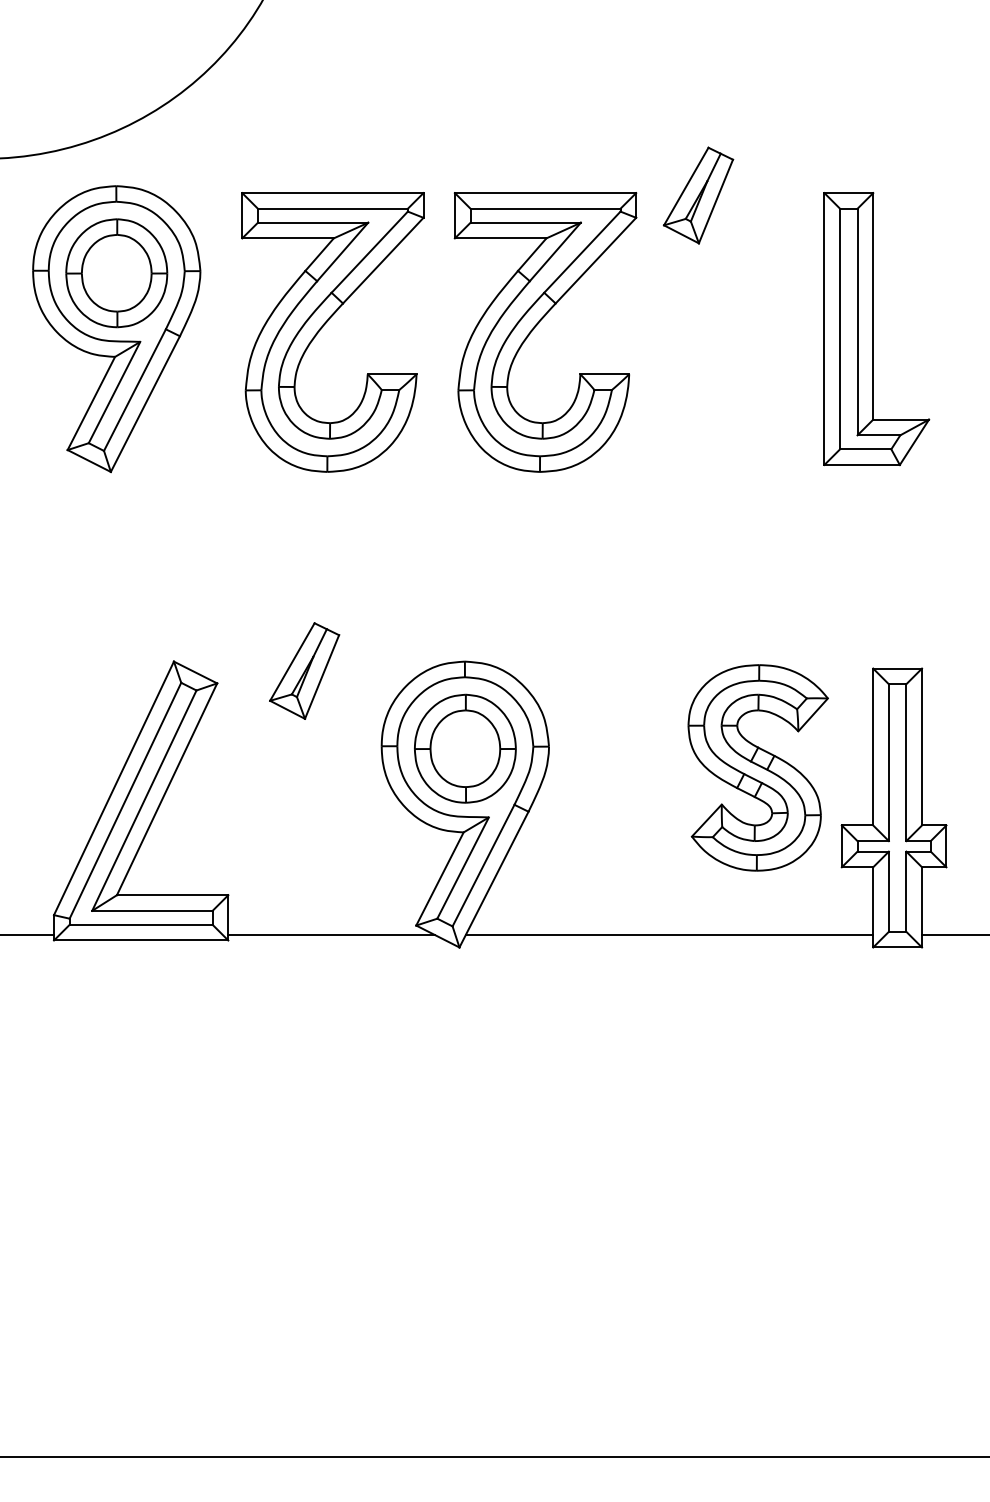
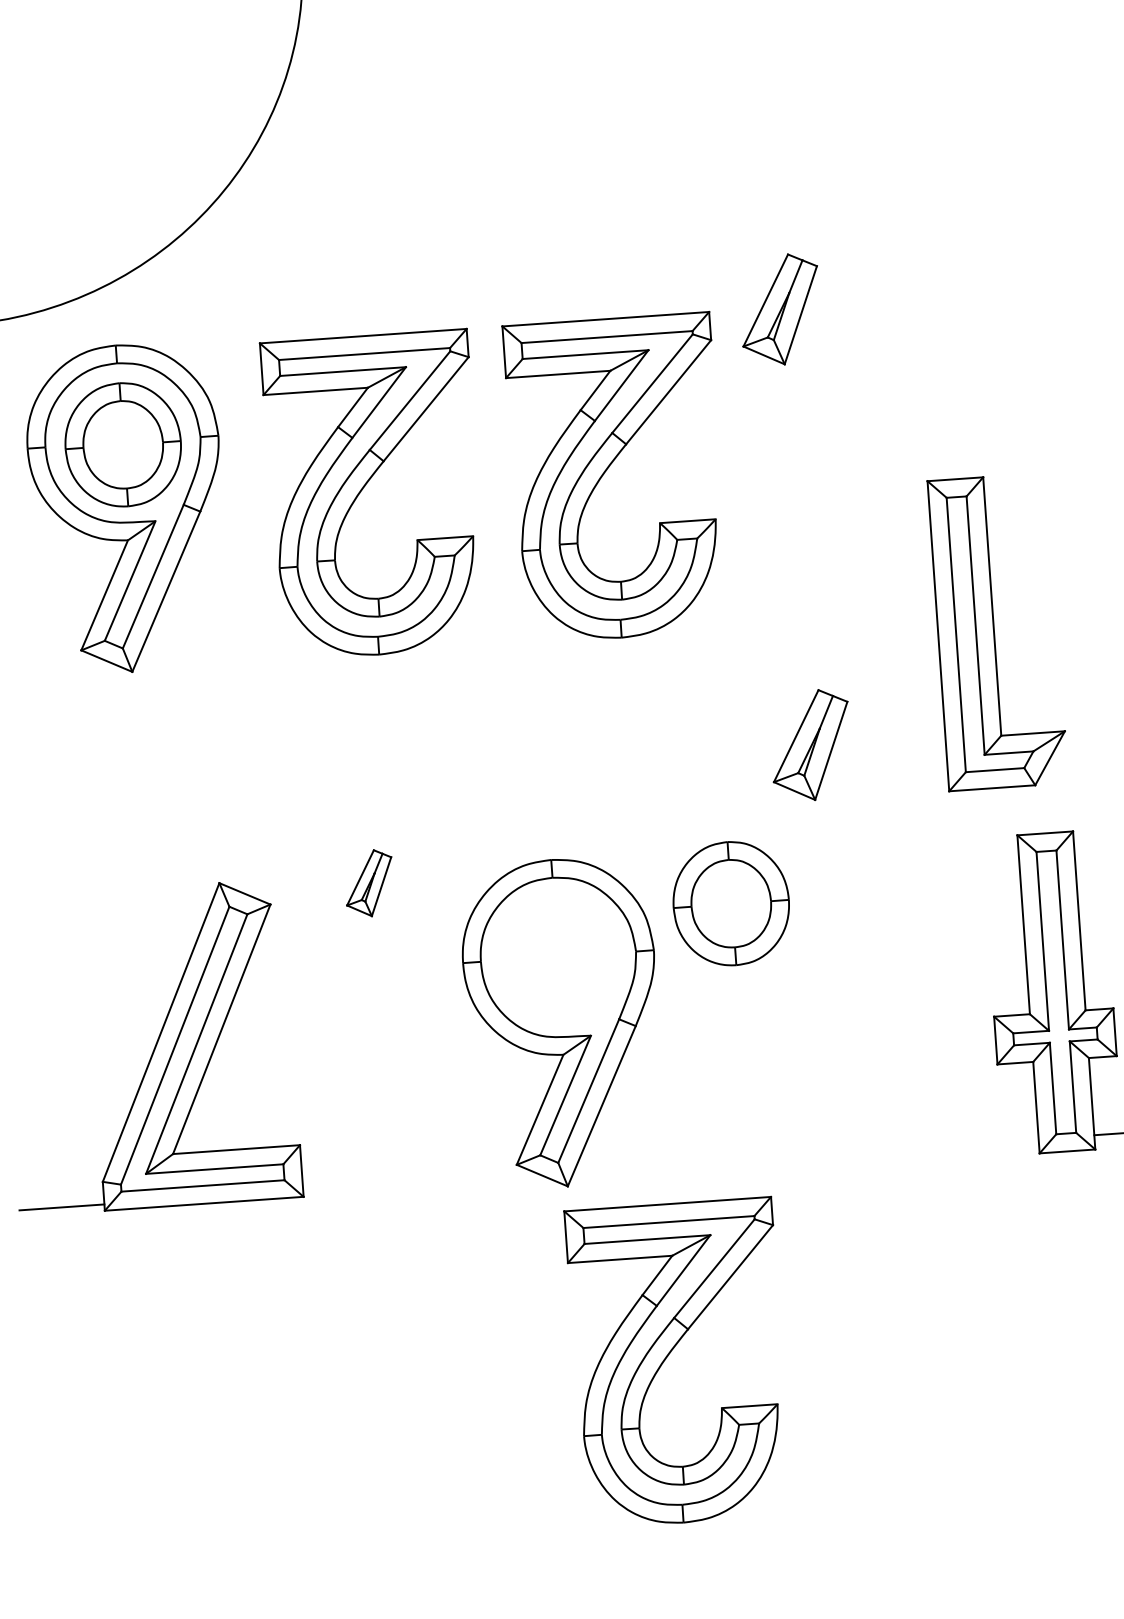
part: (876, 329) -> (997, 632), moved
part: (698, 577) -> (810, 745), added
part: (304, 670) -> (368, 882), size x0.6
part: (465, 748) -> (731, 903), moved
part: (757, 767) -> (893, 957), removed
line: (331, 934) -> (420, 1181), removed
line: (669, 934) -> (806, 1154), removed
part: (538, 1100) -> (670, 1354), added

